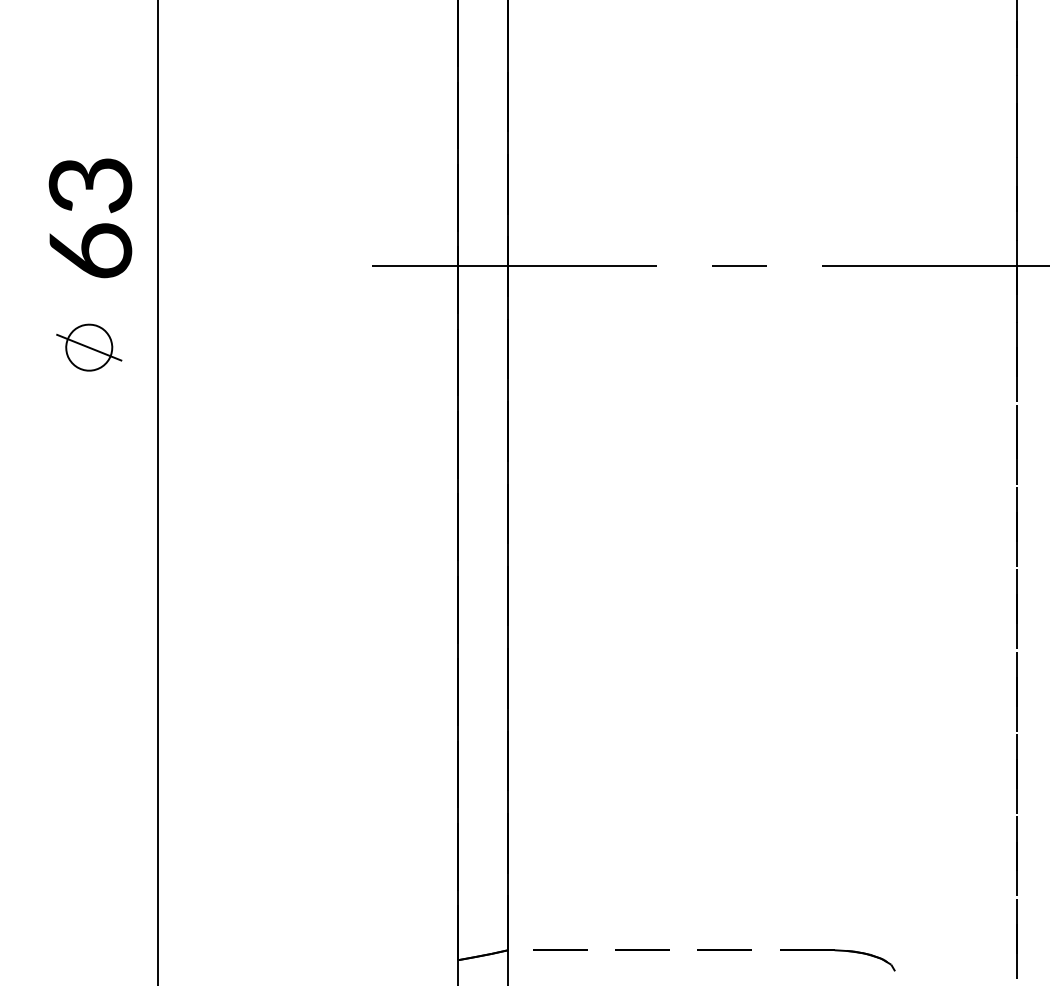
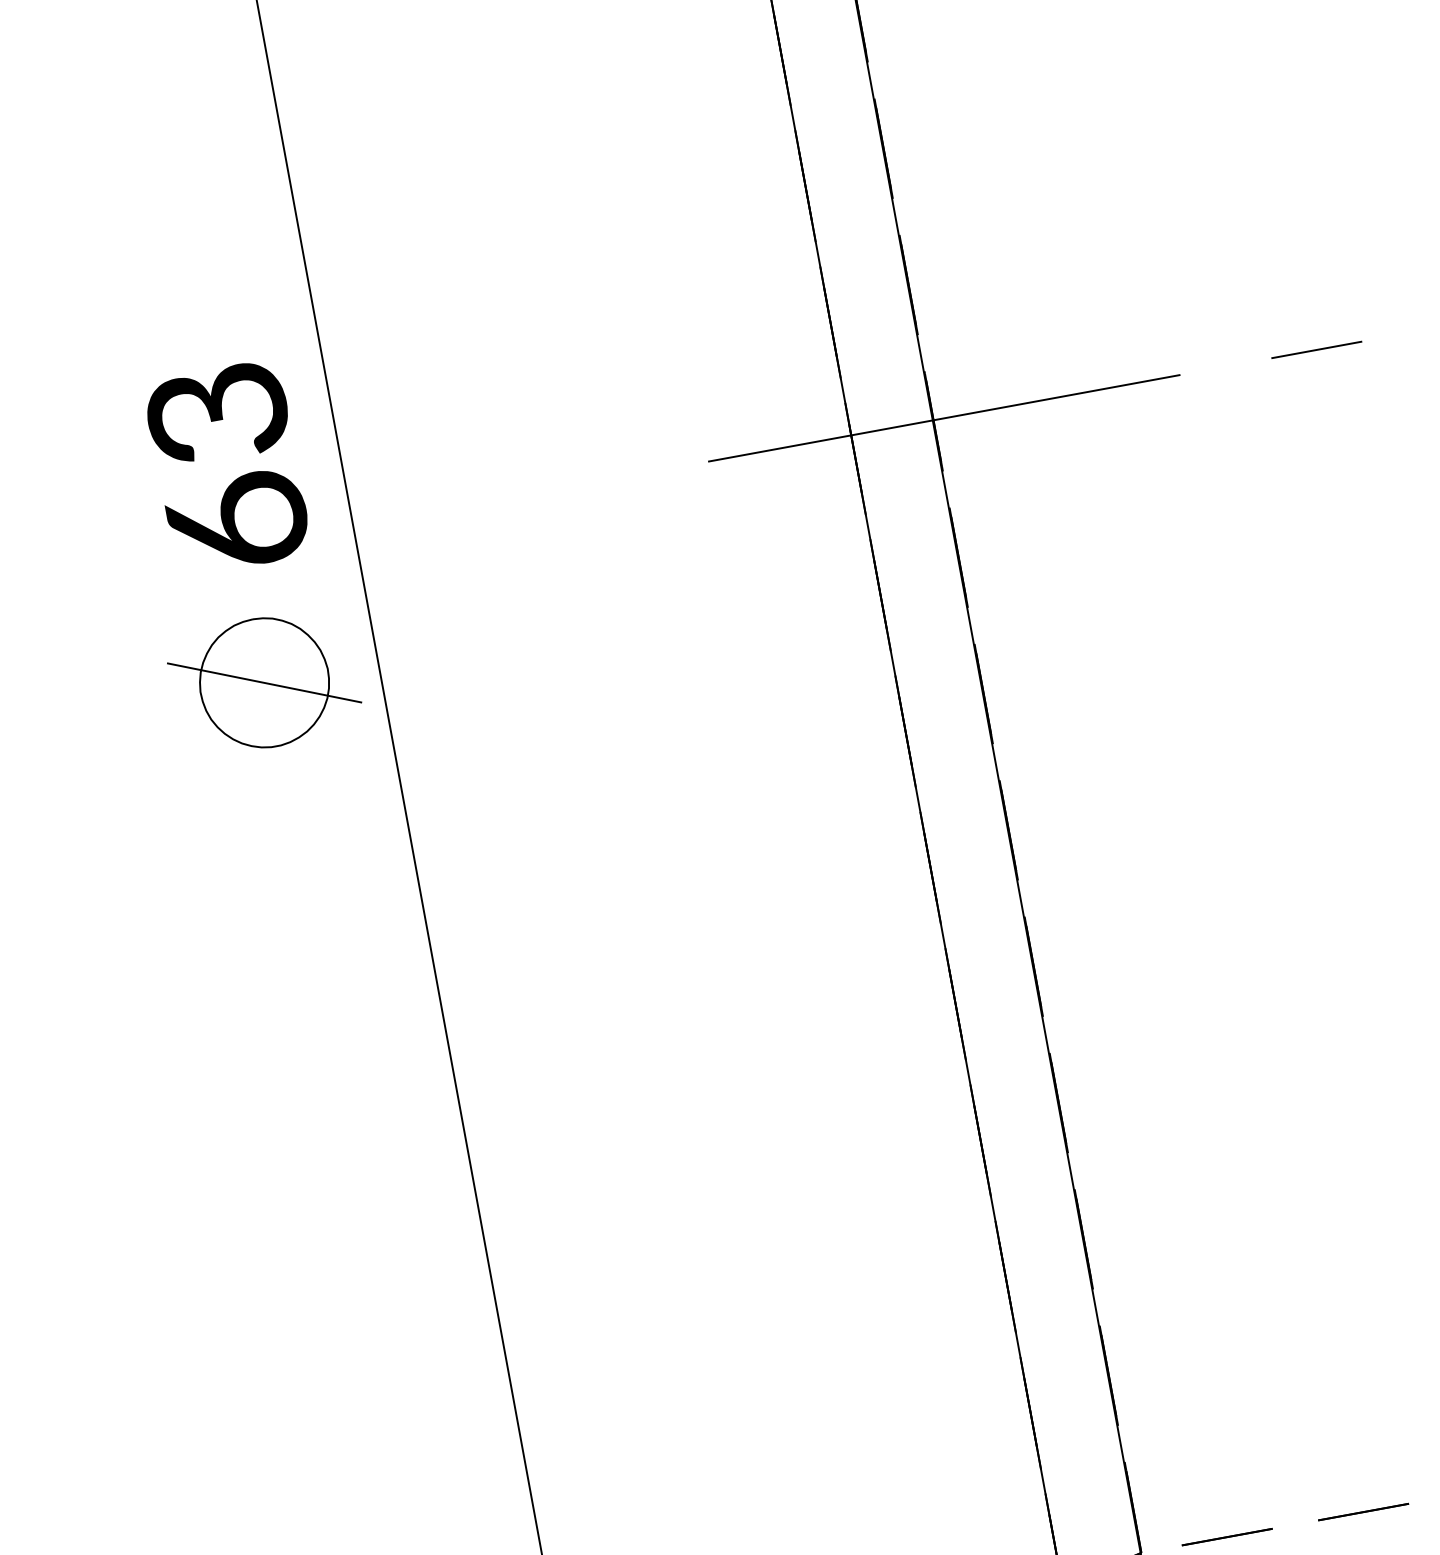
part: (89, 347) -> (265, 682), size x1.67

